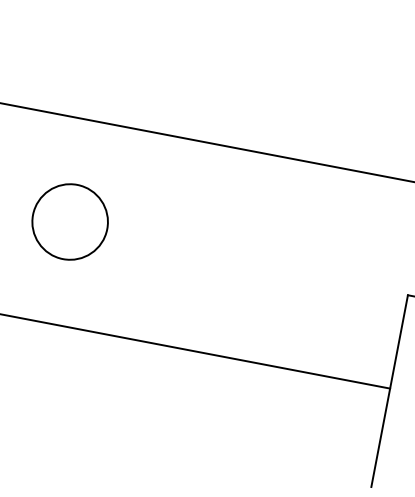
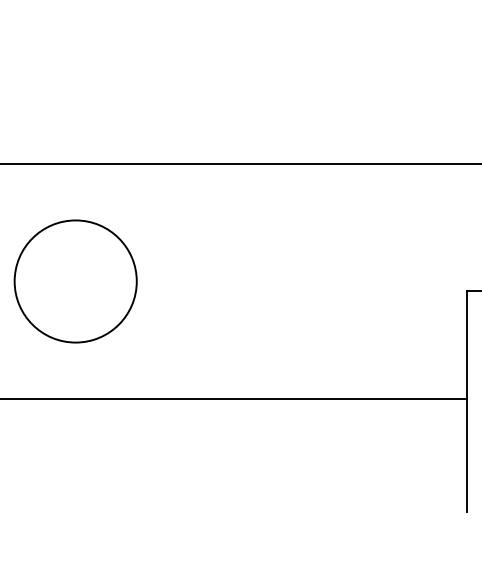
circle: (69, 221) -> (75, 281), size x1.43

